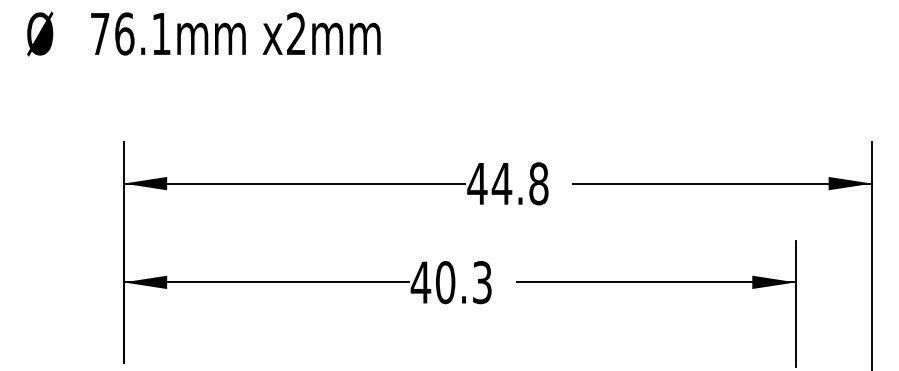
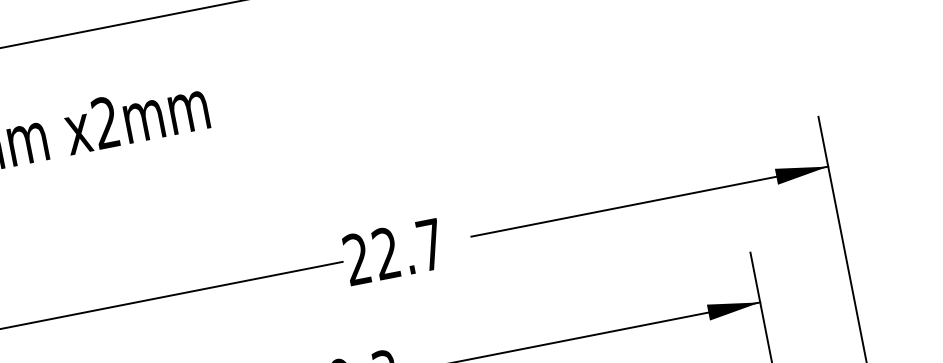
text: (507, 183) -> (393, 251), 44.8 -> 22.7

